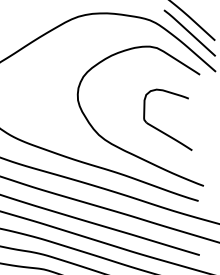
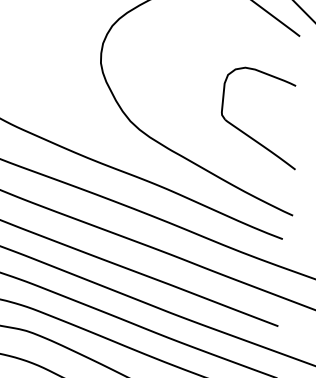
part: (161, 130) -> (248, 133), moved

